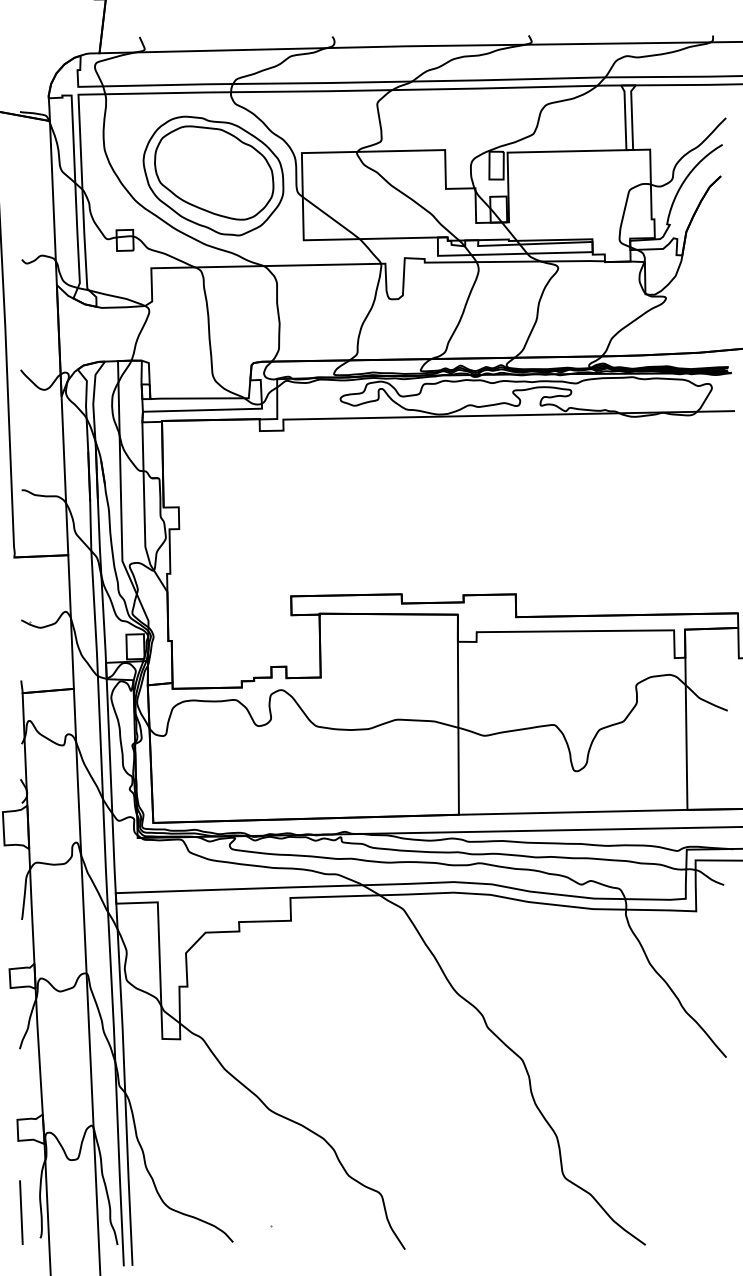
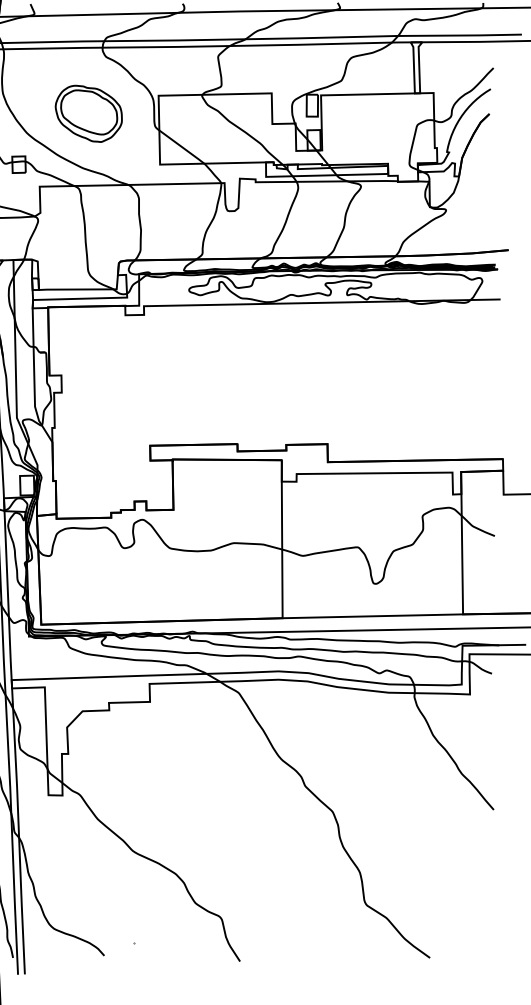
part: (213, 175) -> (88, 113), size x0.6

